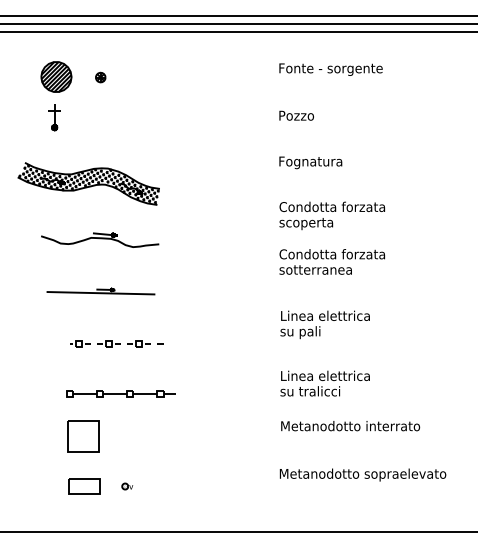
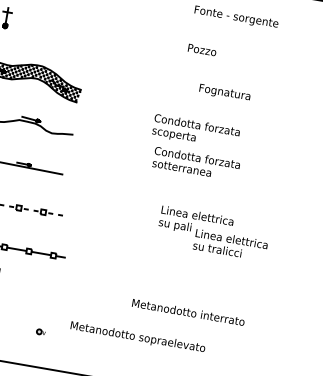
text: (310, 162) -> (224, 92), moved
text: (331, 215) -> (195, 131), moved
text: (331, 261) -> (195, 163), moved
text: (324, 383) -> (230, 245), moved
text: (350, 426) -> (188, 312), moved
text: (362, 474) -> (137, 337), moved
part: (127, 486) -> (41, 332), moved

